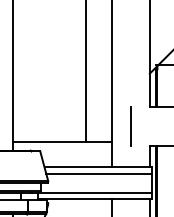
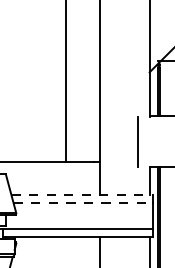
line: (130, 126) -> (137, 141), moved
line: (98, 167) -> (82, 195), solid -> dashed
line: (99, 173) -> (83, 203), solid -> dashed

